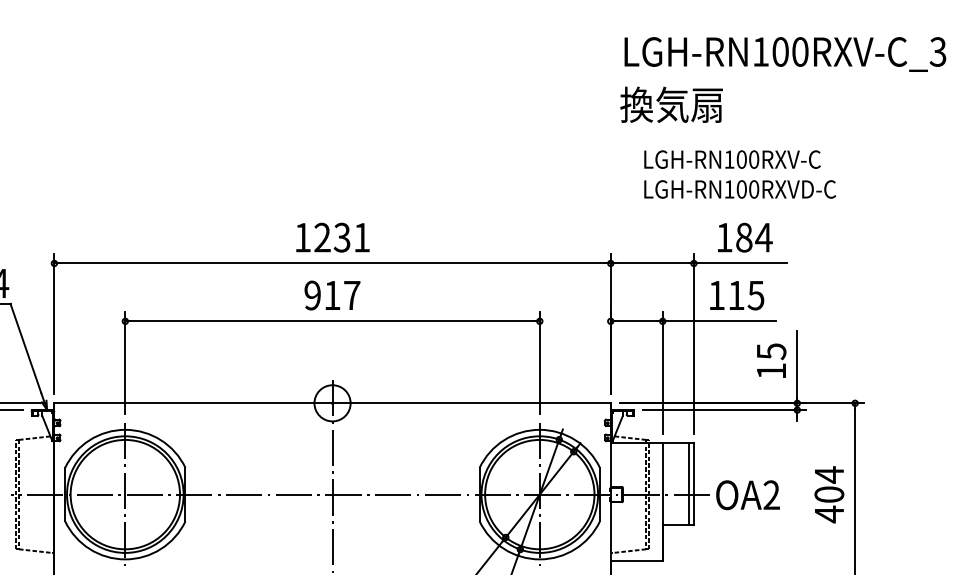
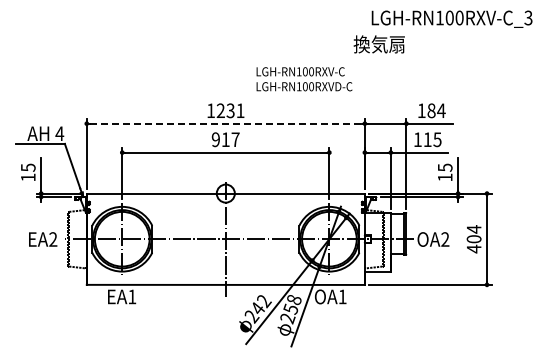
text: (670, 104) -> (378, 44), moved
text: (740, 175) -> (304, 79), moved
line: (333, 263) -> (226, 123), solid -> dashed

